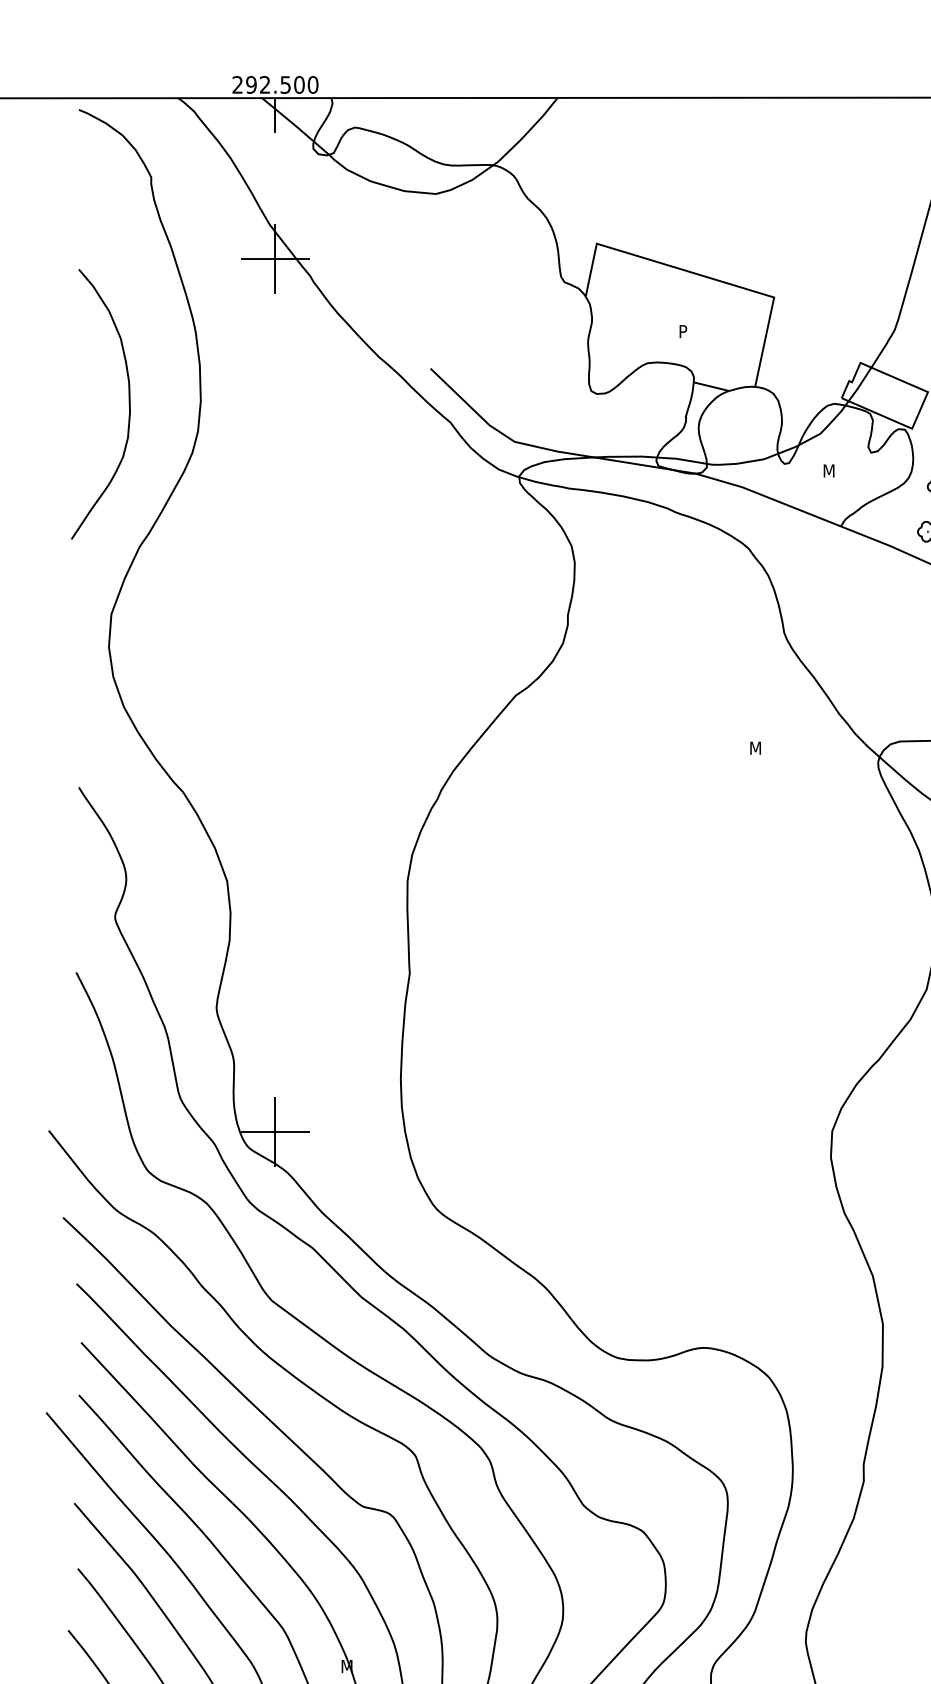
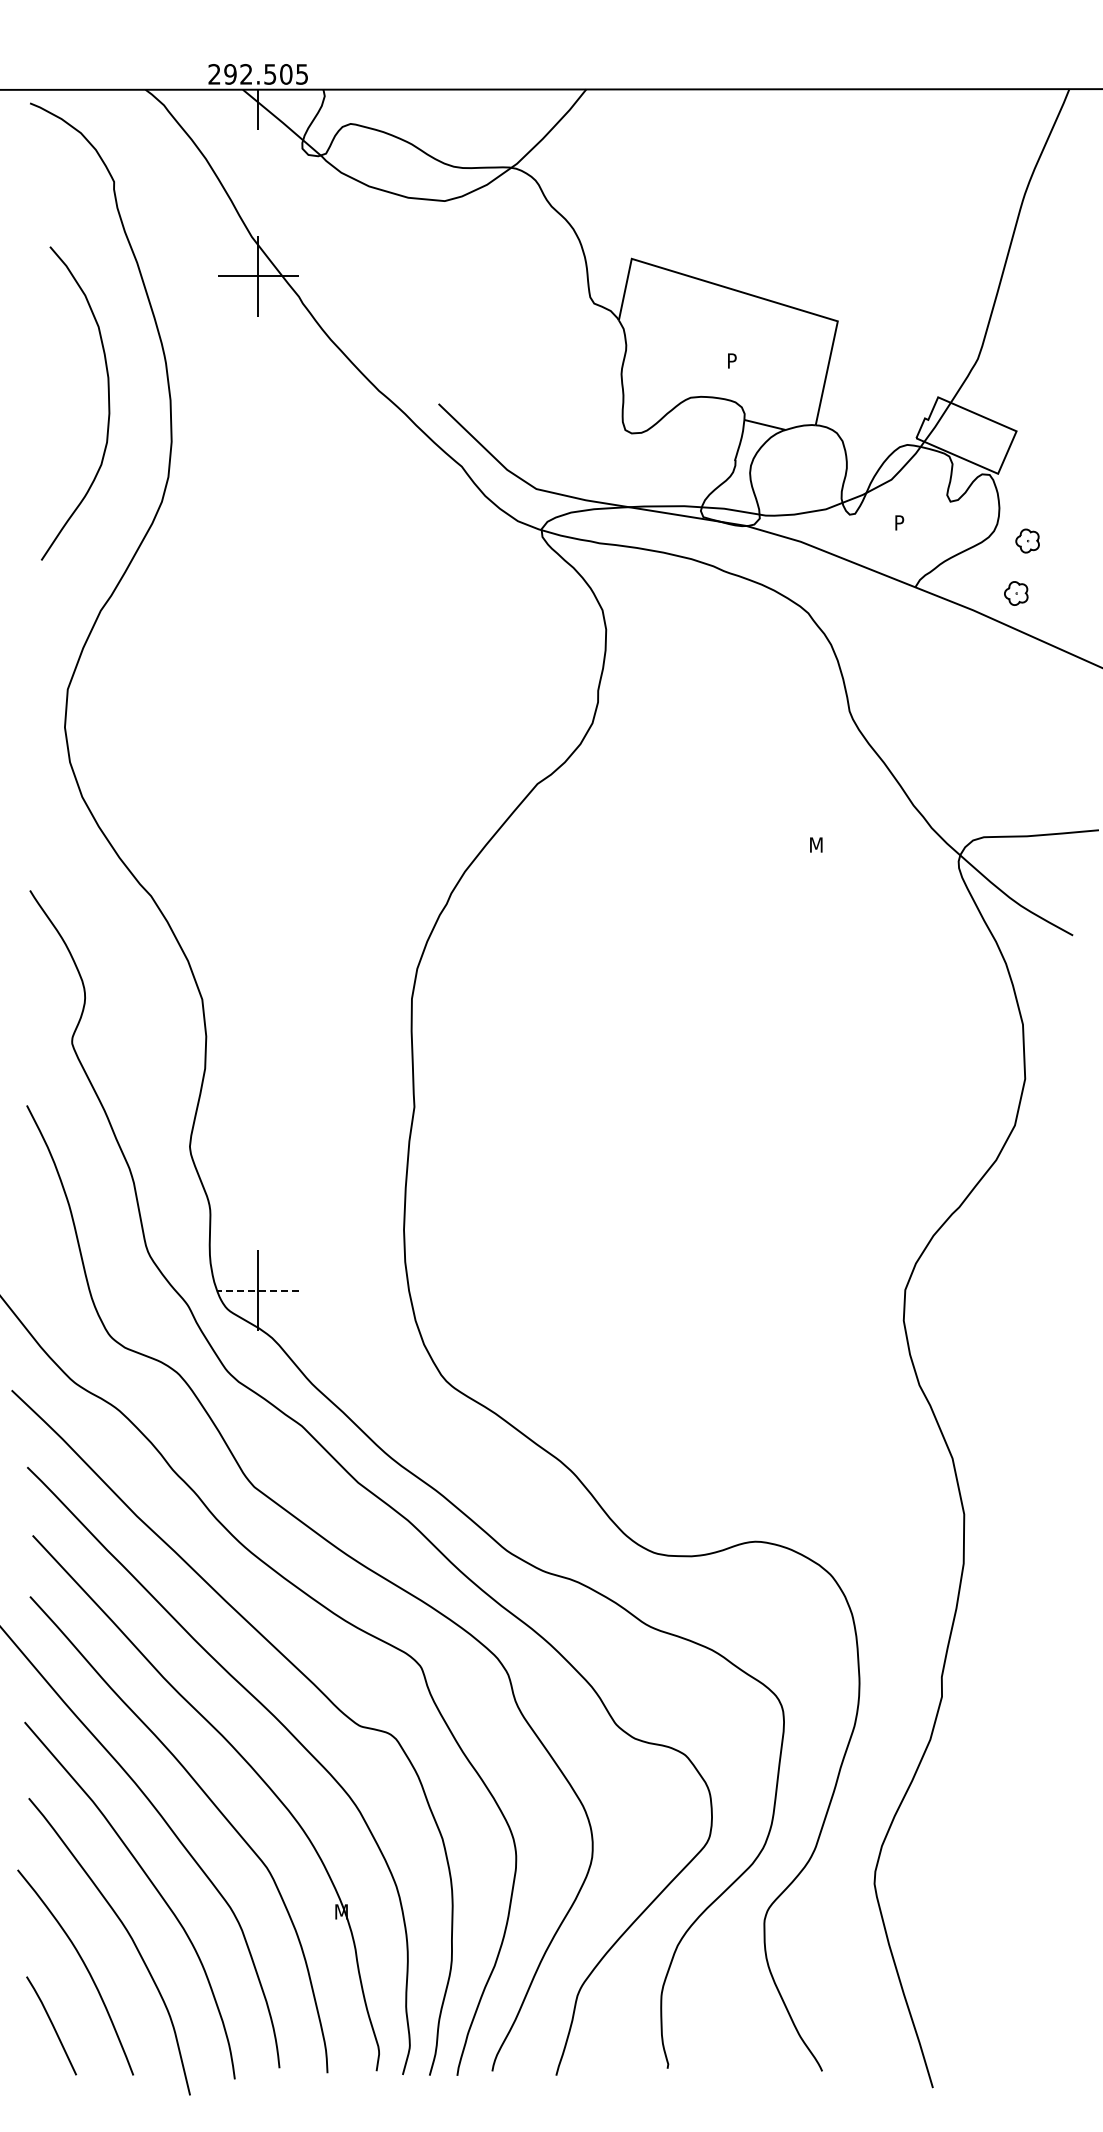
text: (313, 85) -> (302, 74), 292.500 -> 292.505
curve: (129, 404) -> (108, 403), moved
text: (829, 470) -> (902, 522), M -> P
line: (275, 1131) -> (258, 1290), solid -> dashed

